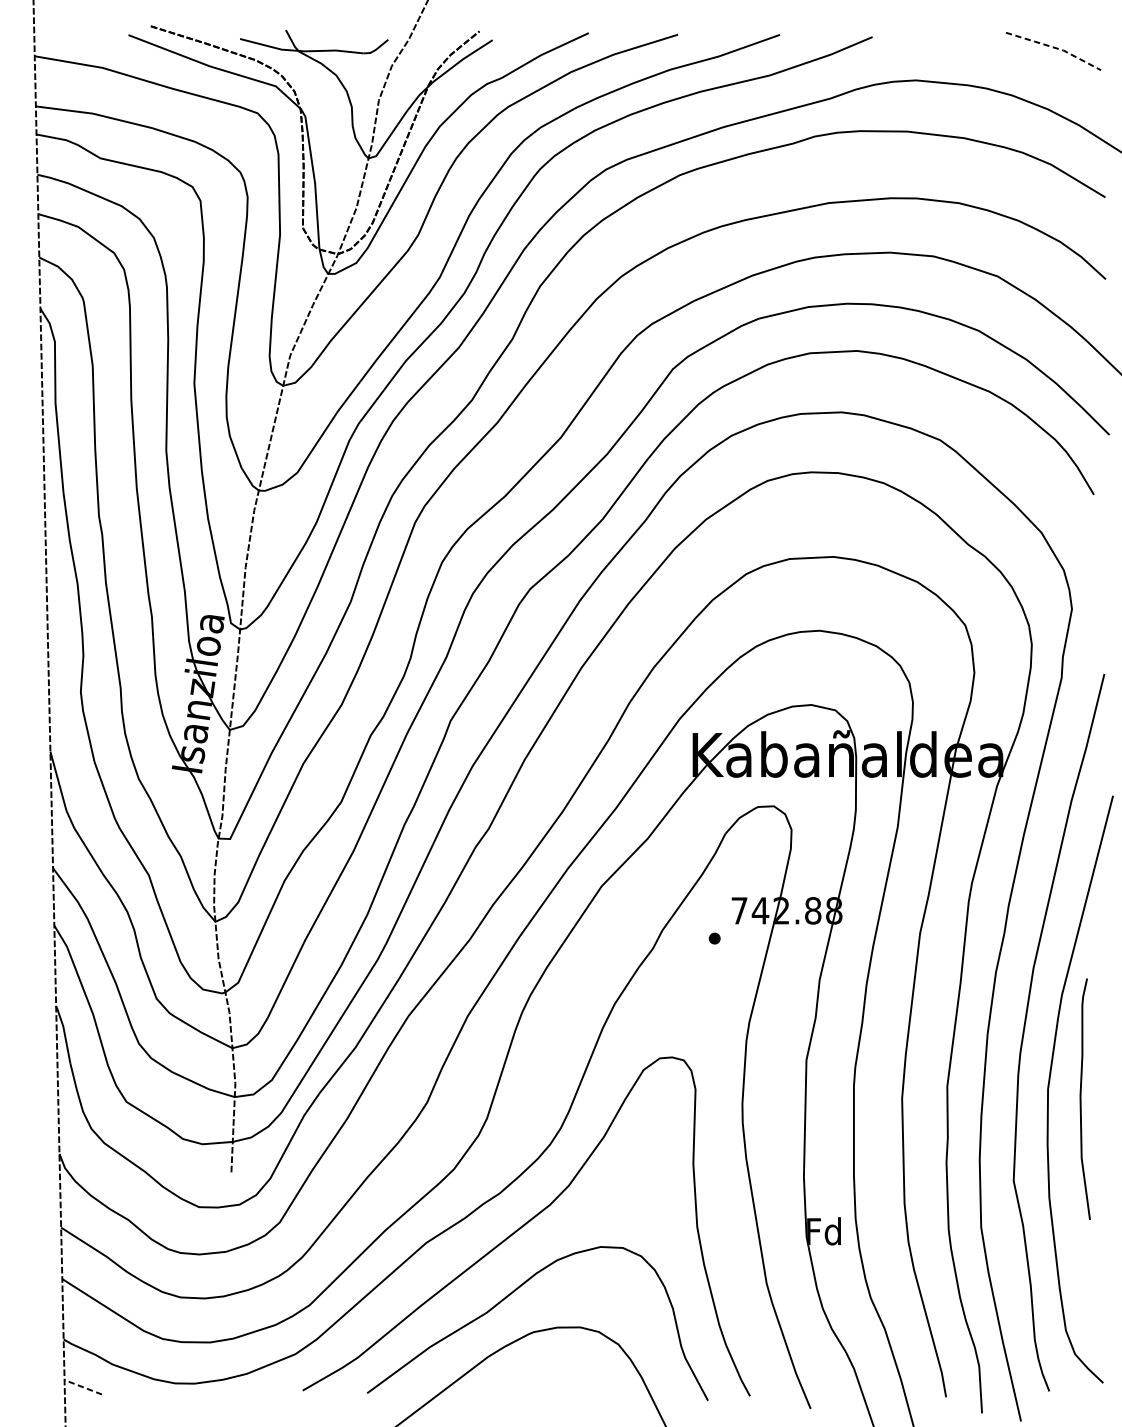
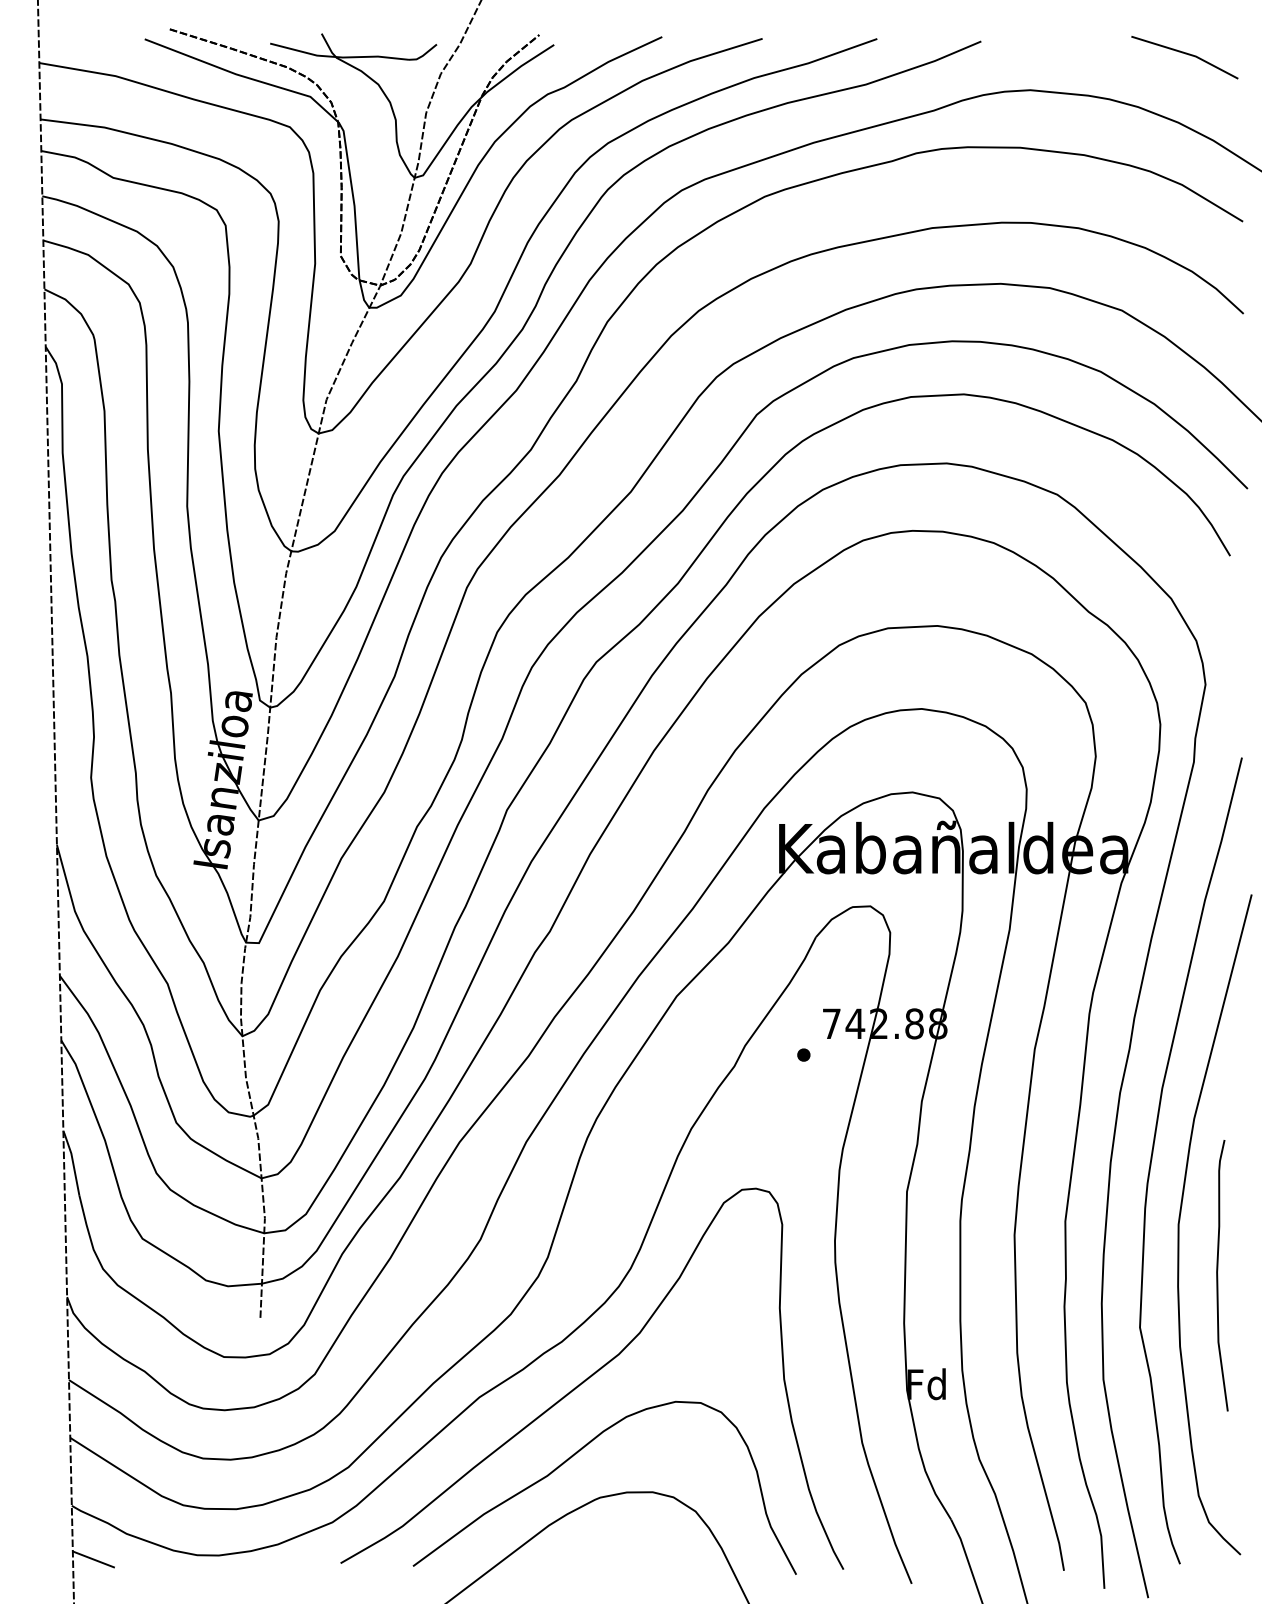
line: (1055, 47) -> (1187, 53), dashed -> solid
curve: (1081, 1099) -> (1218, 1275), moved
line: (82, 1387) -> (93, 1559), dashed -> solid

